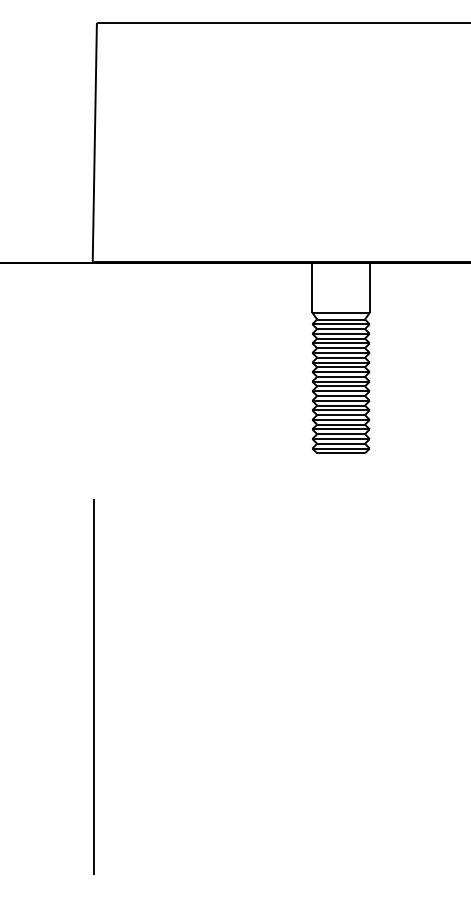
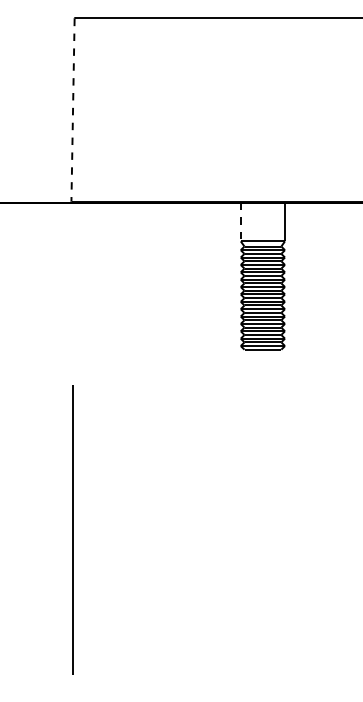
line: (94, 142) -> (72, 110), solid -> dashed
line: (312, 287) -> (240, 221), solid -> dashed

